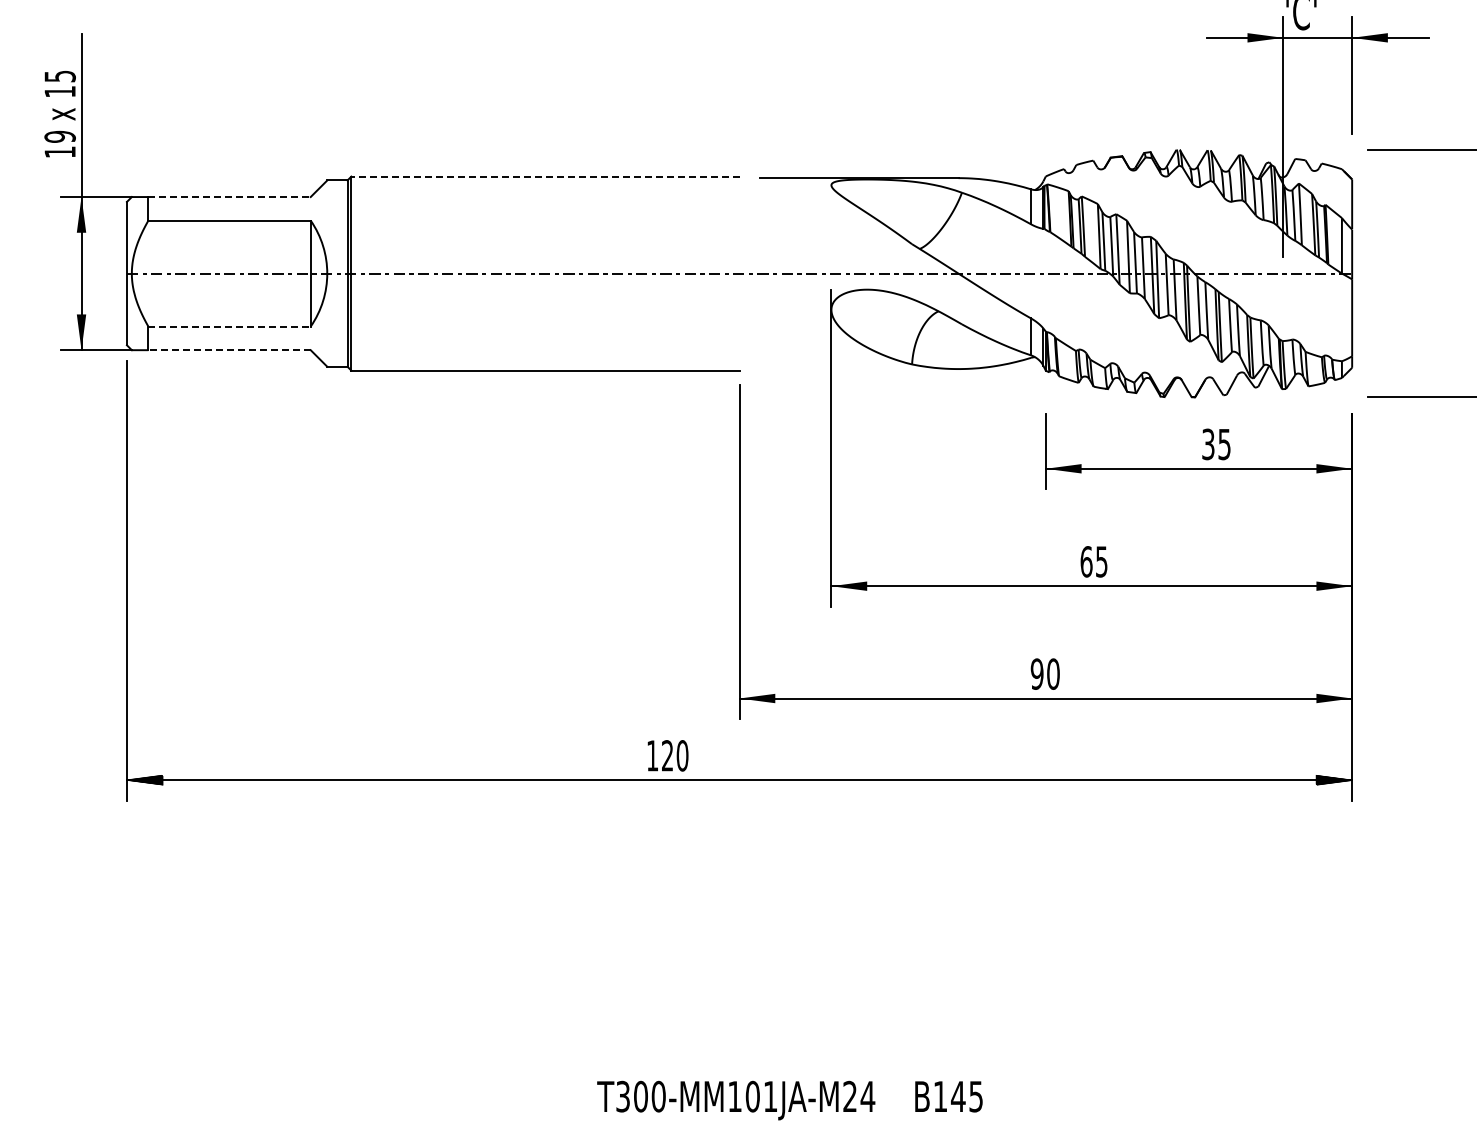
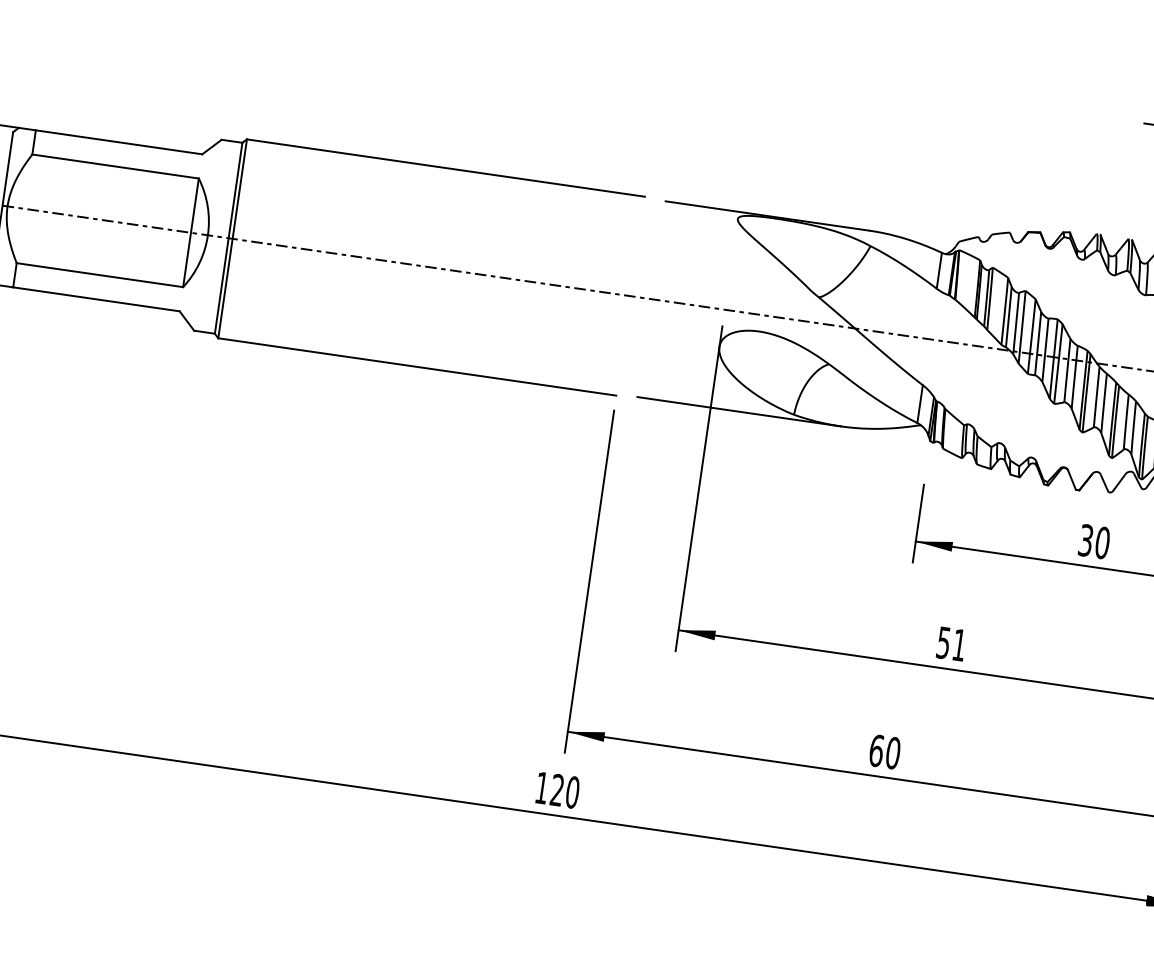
line: (544, 176) -> (444, 167), dashed -> solid
line: (230, 197) -> (119, 142), dashed -> solid
line: (230, 326) -> (100, 275), dashed -> solid
line: (229, 350) -> (96, 299), dashed -> solid
line: (858, 369) -> (738, 412), added
text: (1224, 444) -> (1102, 543), 35 -> 30
text: (1093, 561) -> (950, 643), 65 -> 51
text: (1036, 673) -> (875, 750), 90 -> 60
text: (667, 755) -> (557, 789), moved

